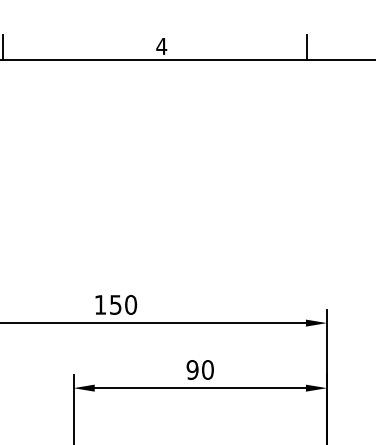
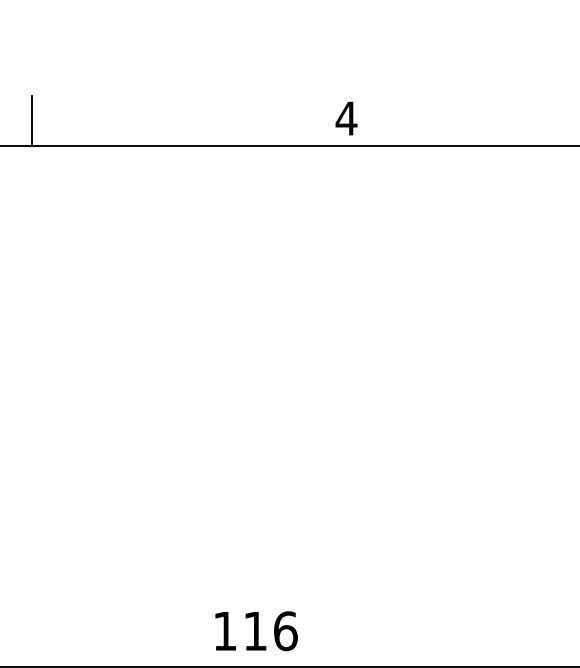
text: (123, 304) -> (270, 630), 150 -> 116

